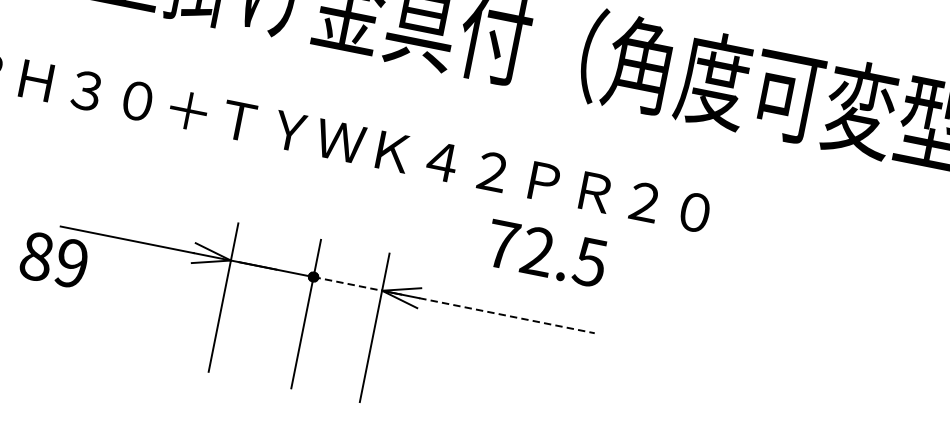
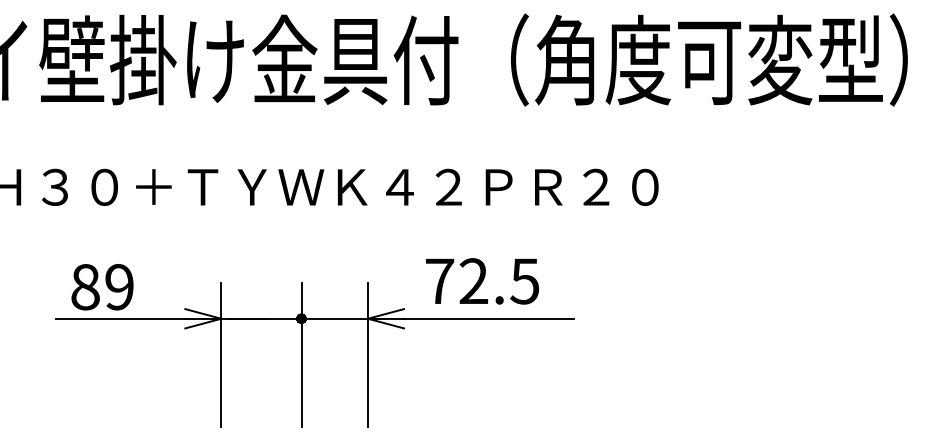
text: (546, 253) -> (482, 281), moved
text: (54, 260) -> (102, 287), moved
line: (348, 283) -> (335, 318), dashed -> solid
line: (507, 315) -> (489, 318), dashed -> solid

